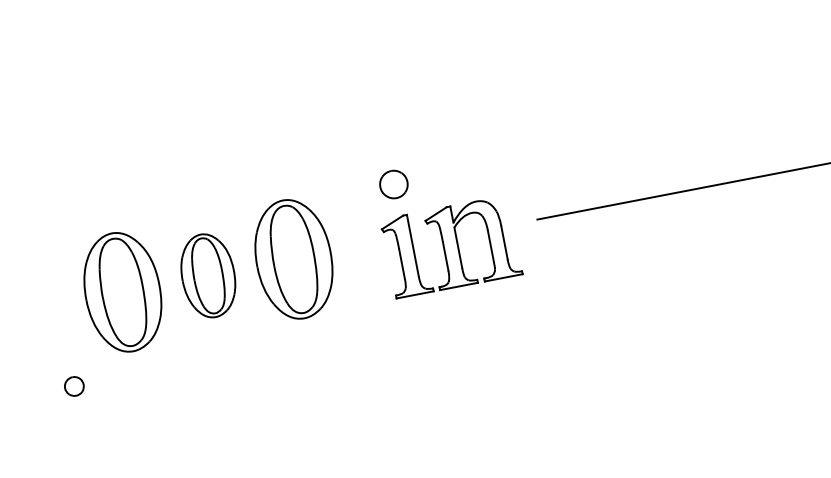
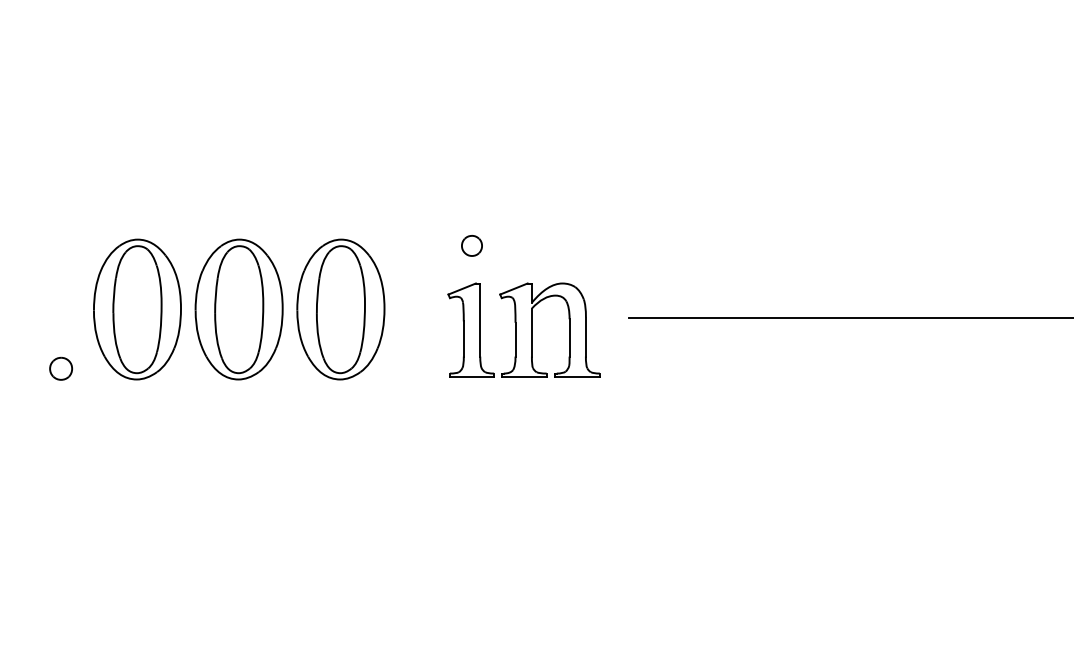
part: (393, 184) -> (471, 245), size x0.62
part: (207, 275) -> (238, 309), size x1.43
part: (73, 386) -> (60, 368), moved

